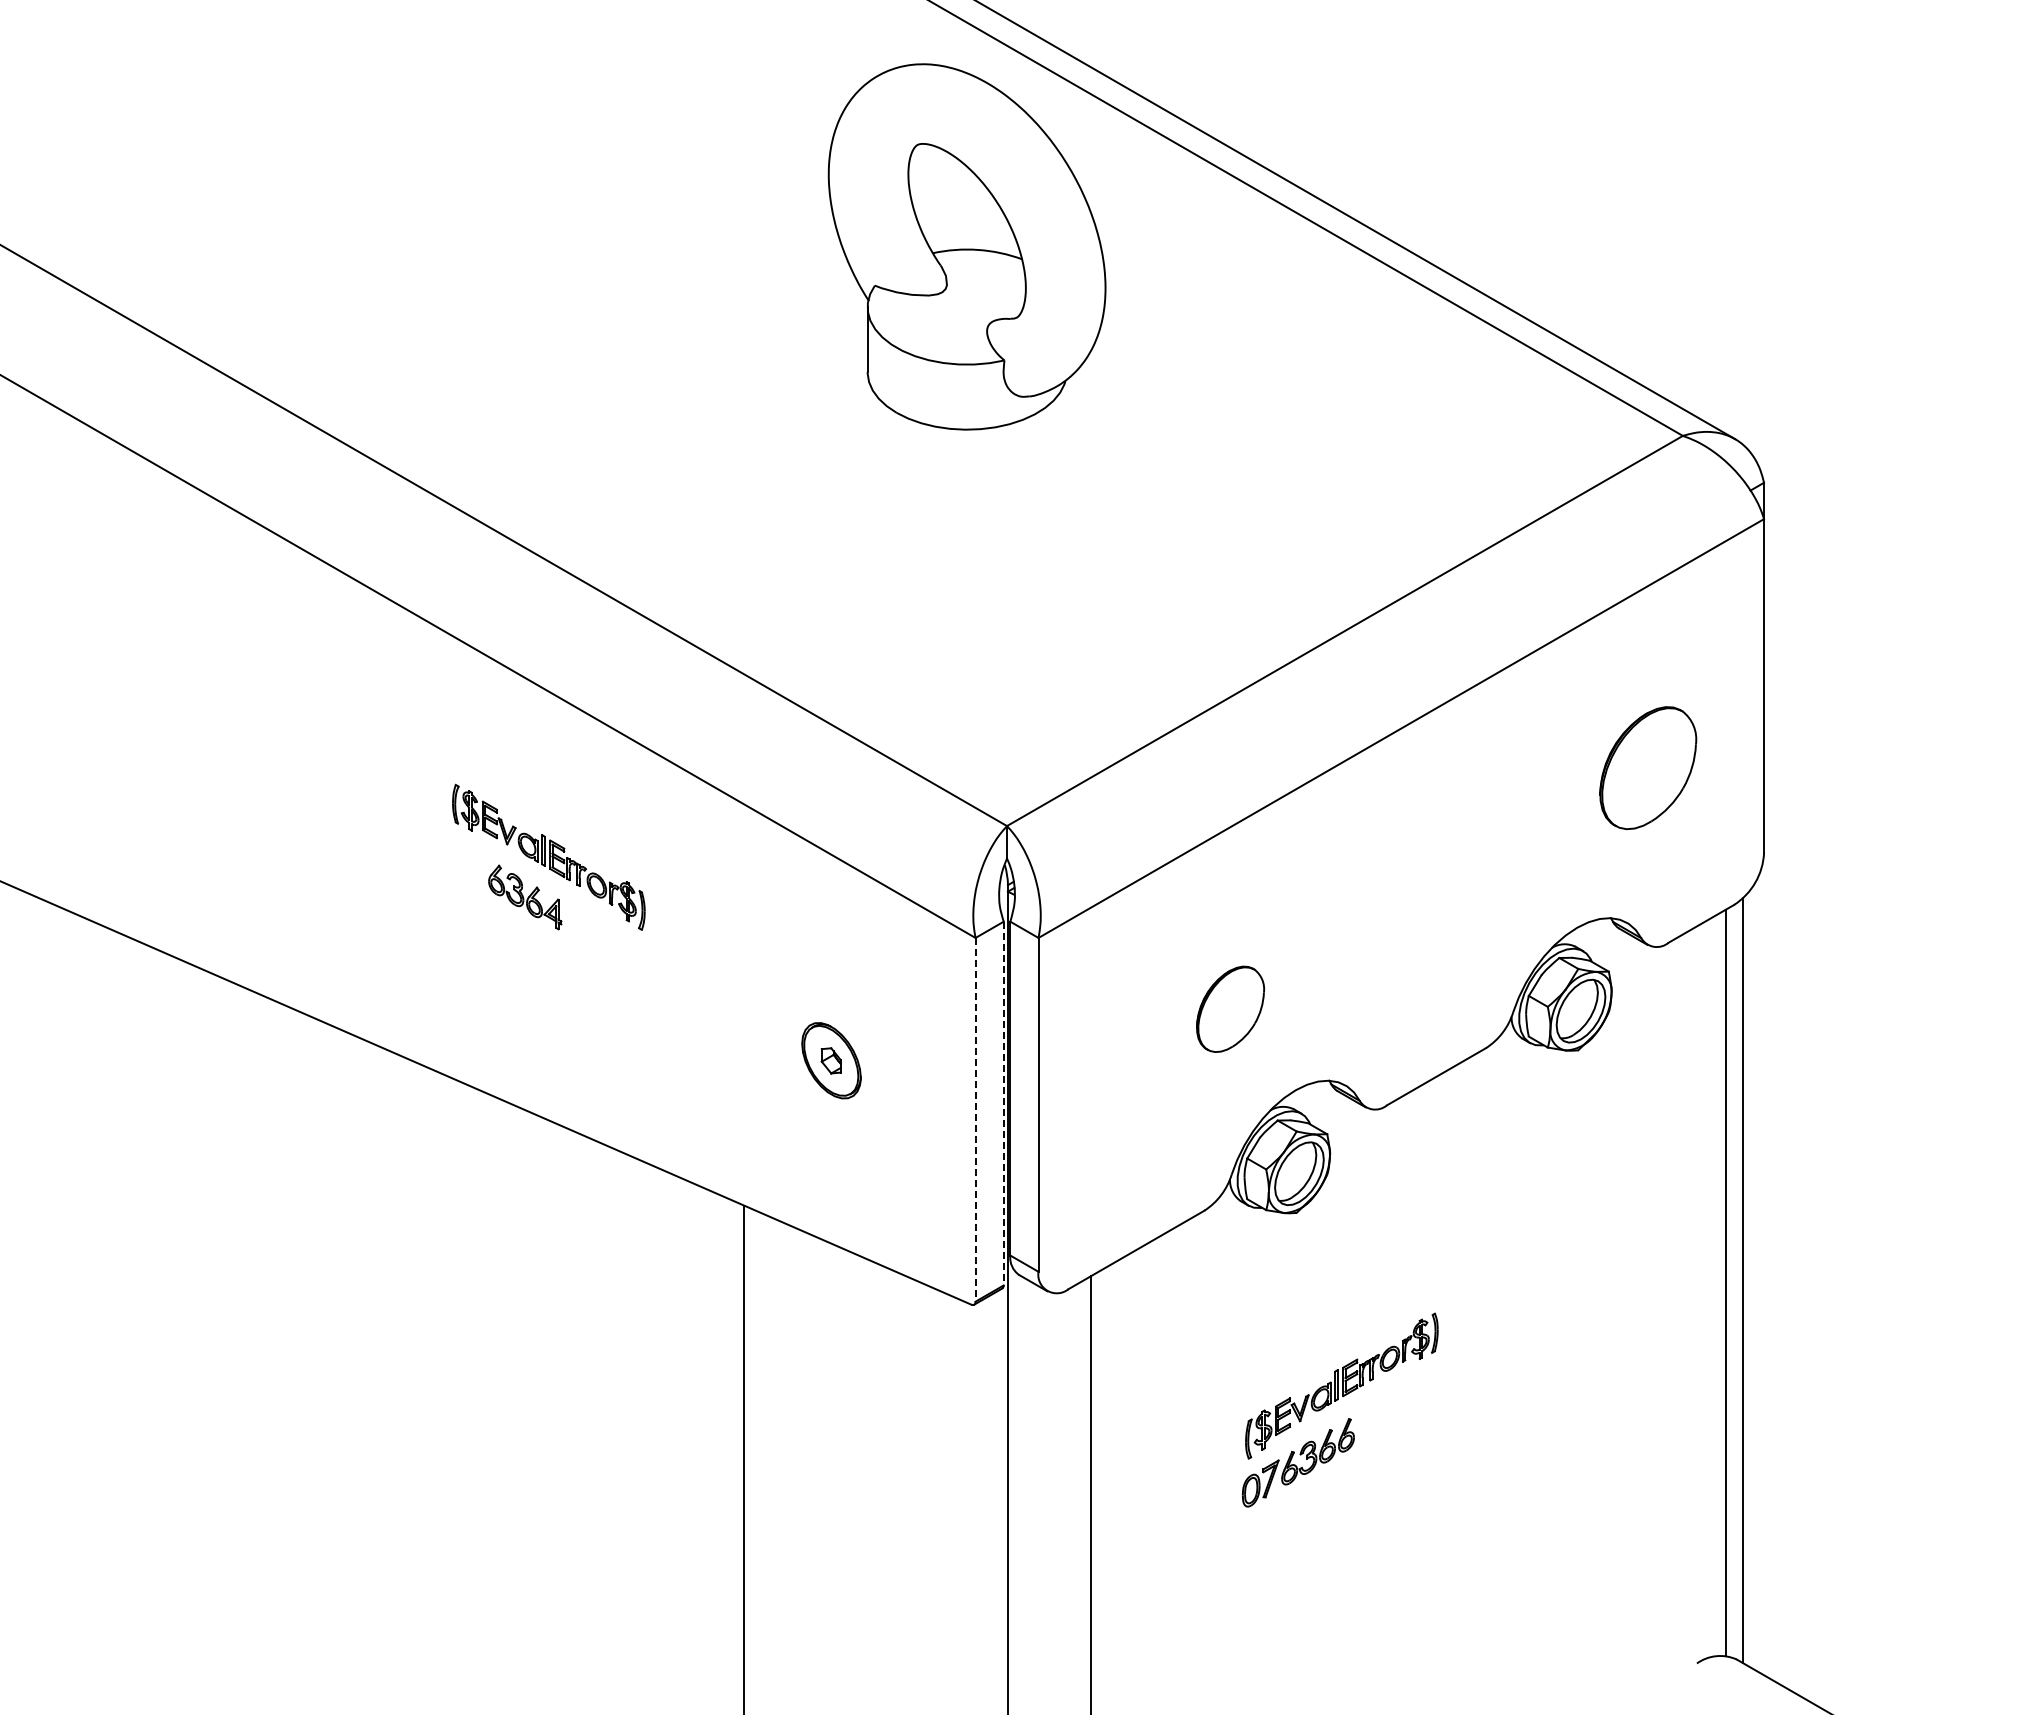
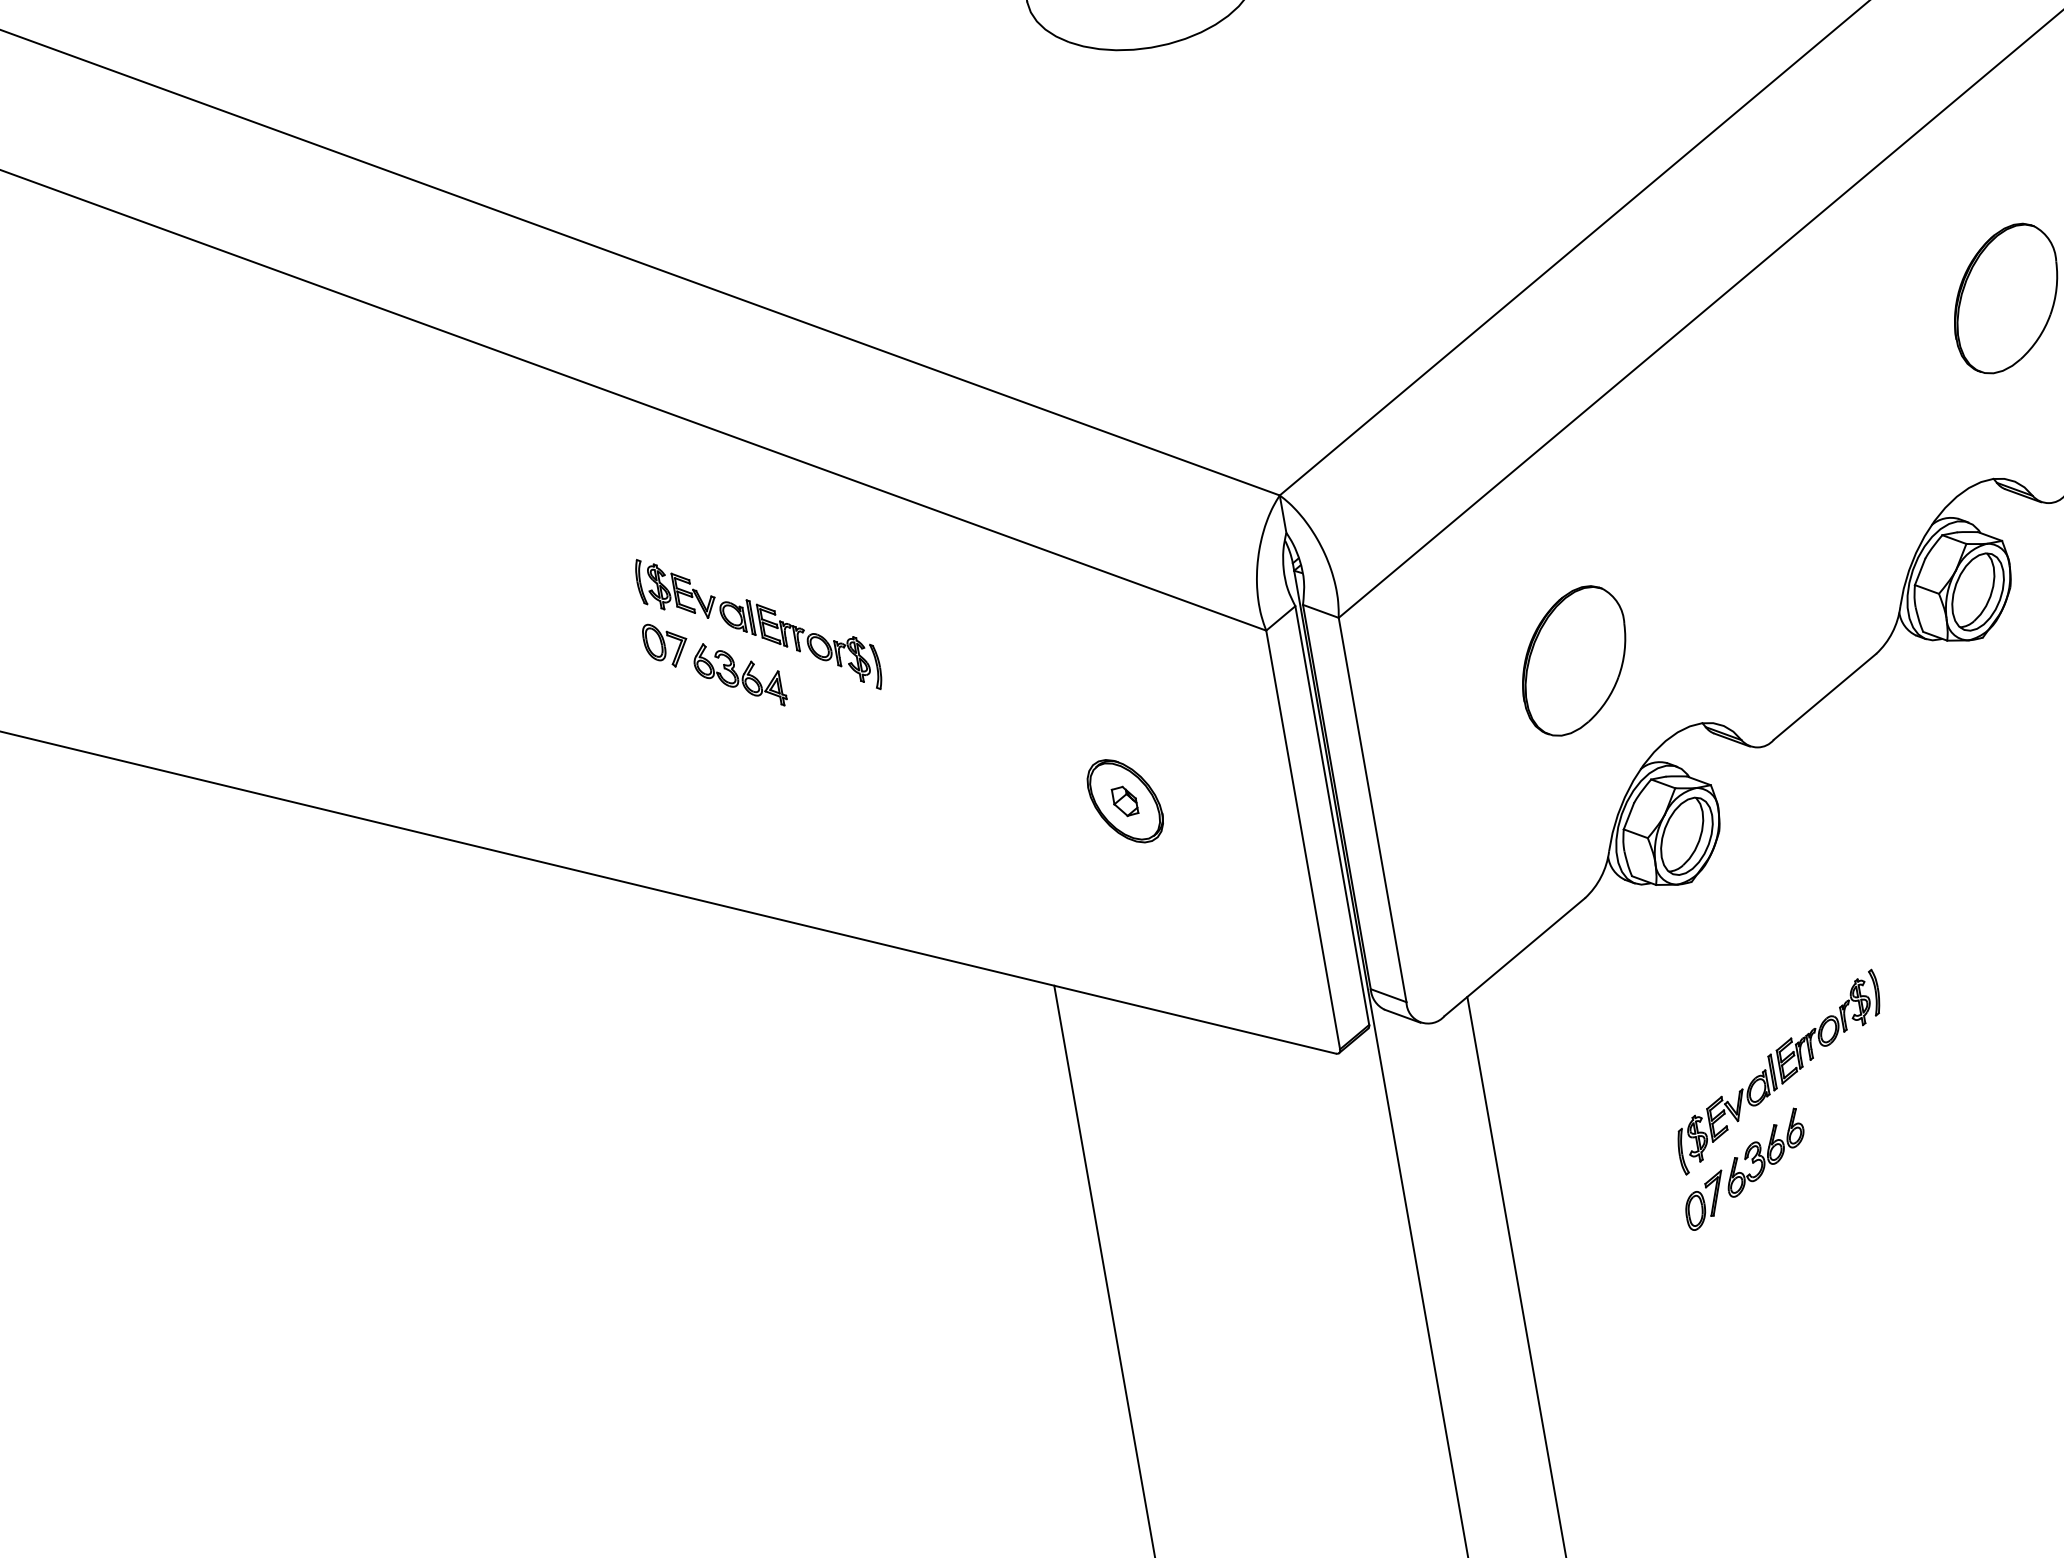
part: (467, 860) -> (665, 644), added
part: (1230, 1009) -> (1574, 661), size x1.43
line: (1003, 1103) -> (1332, 815), dashed -> solid
line: (975, 1119) -> (1303, 839), dashed -> solid

